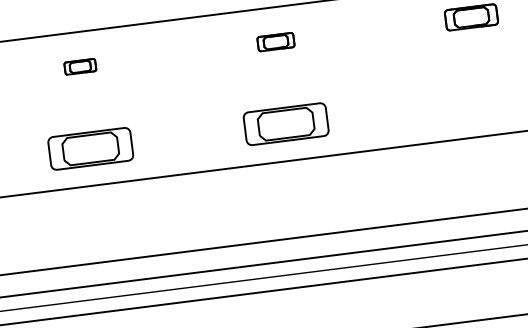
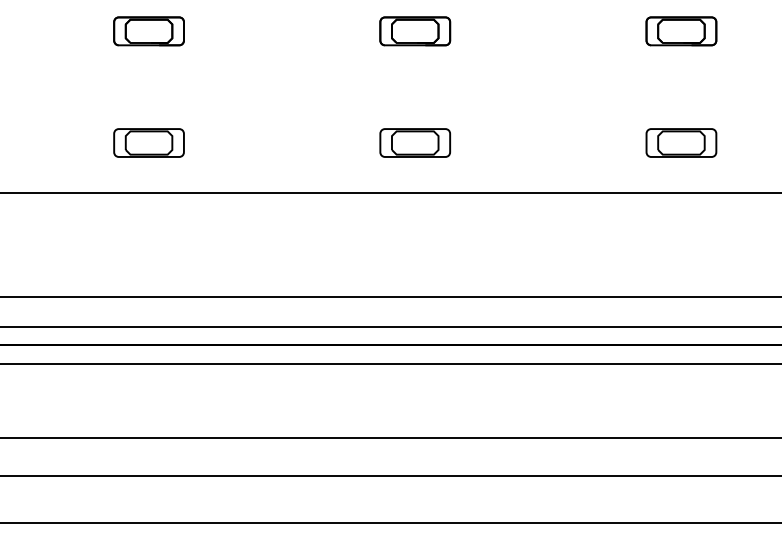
part: (276, 42) -> (415, 31), size x1.43
part: (79, 67) -> (148, 31), size x1.67
part: (481, 99) -> (681, 142), added
part: (286, 123) -> (415, 142), size x0.62
part: (90, 148) -> (148, 142), size x0.62

